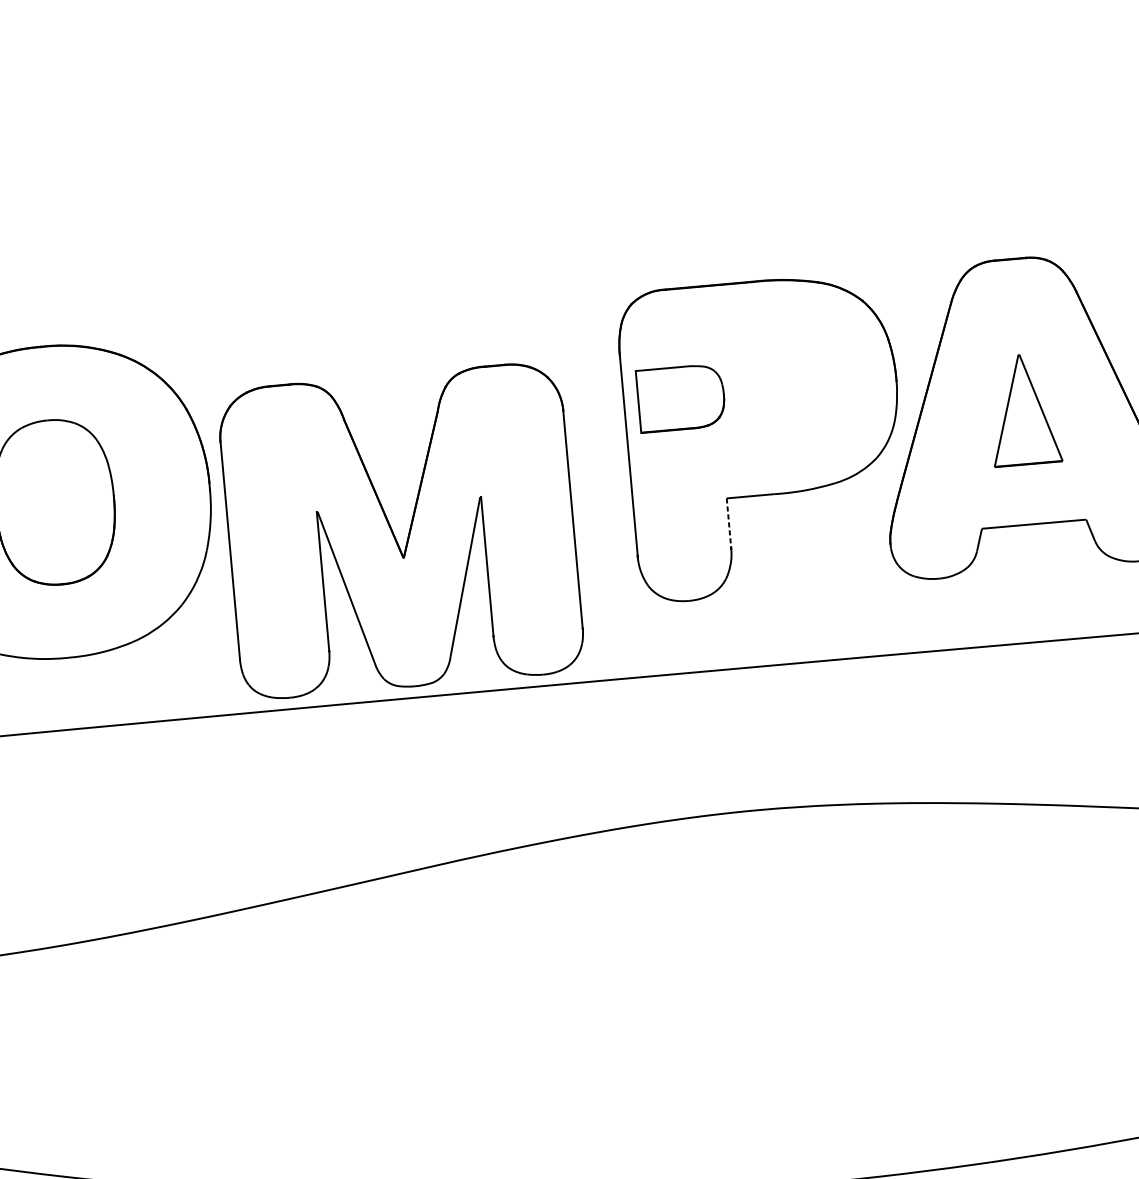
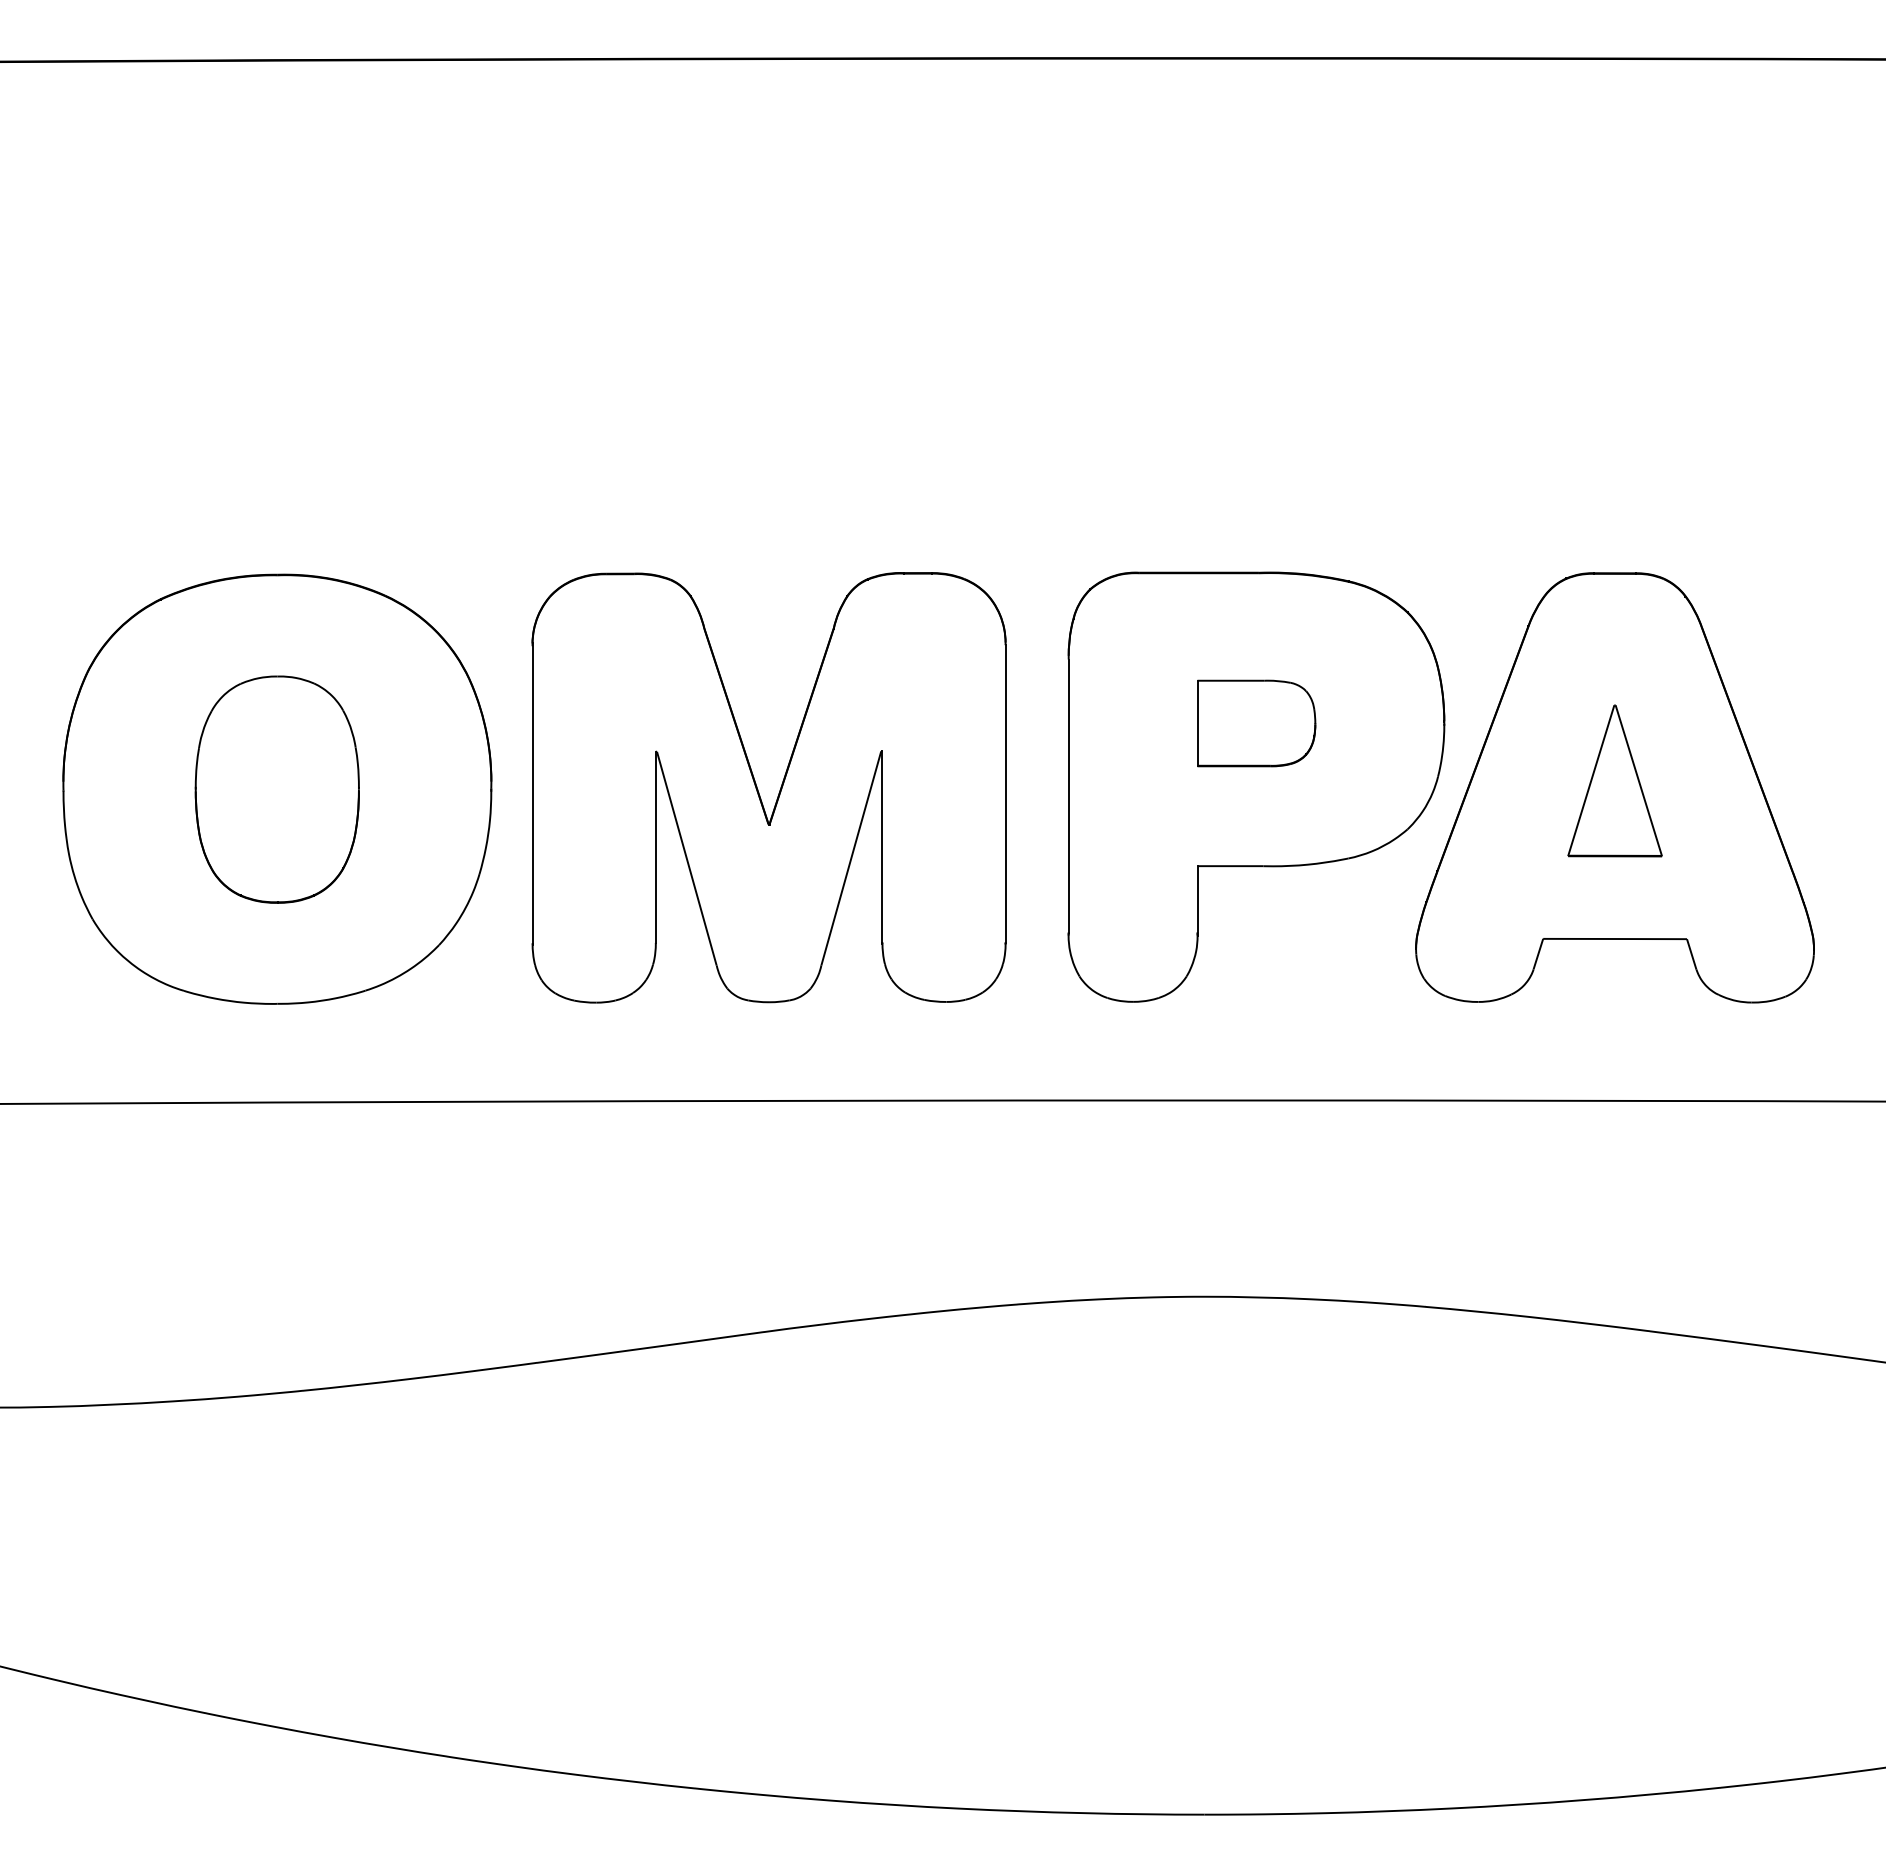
part: (681, 398) -> (1256, 723), moved
line: (728, 523) -> (1197, 900), dashed -> solid
part: (393, 532) -> (758, 789), moved

